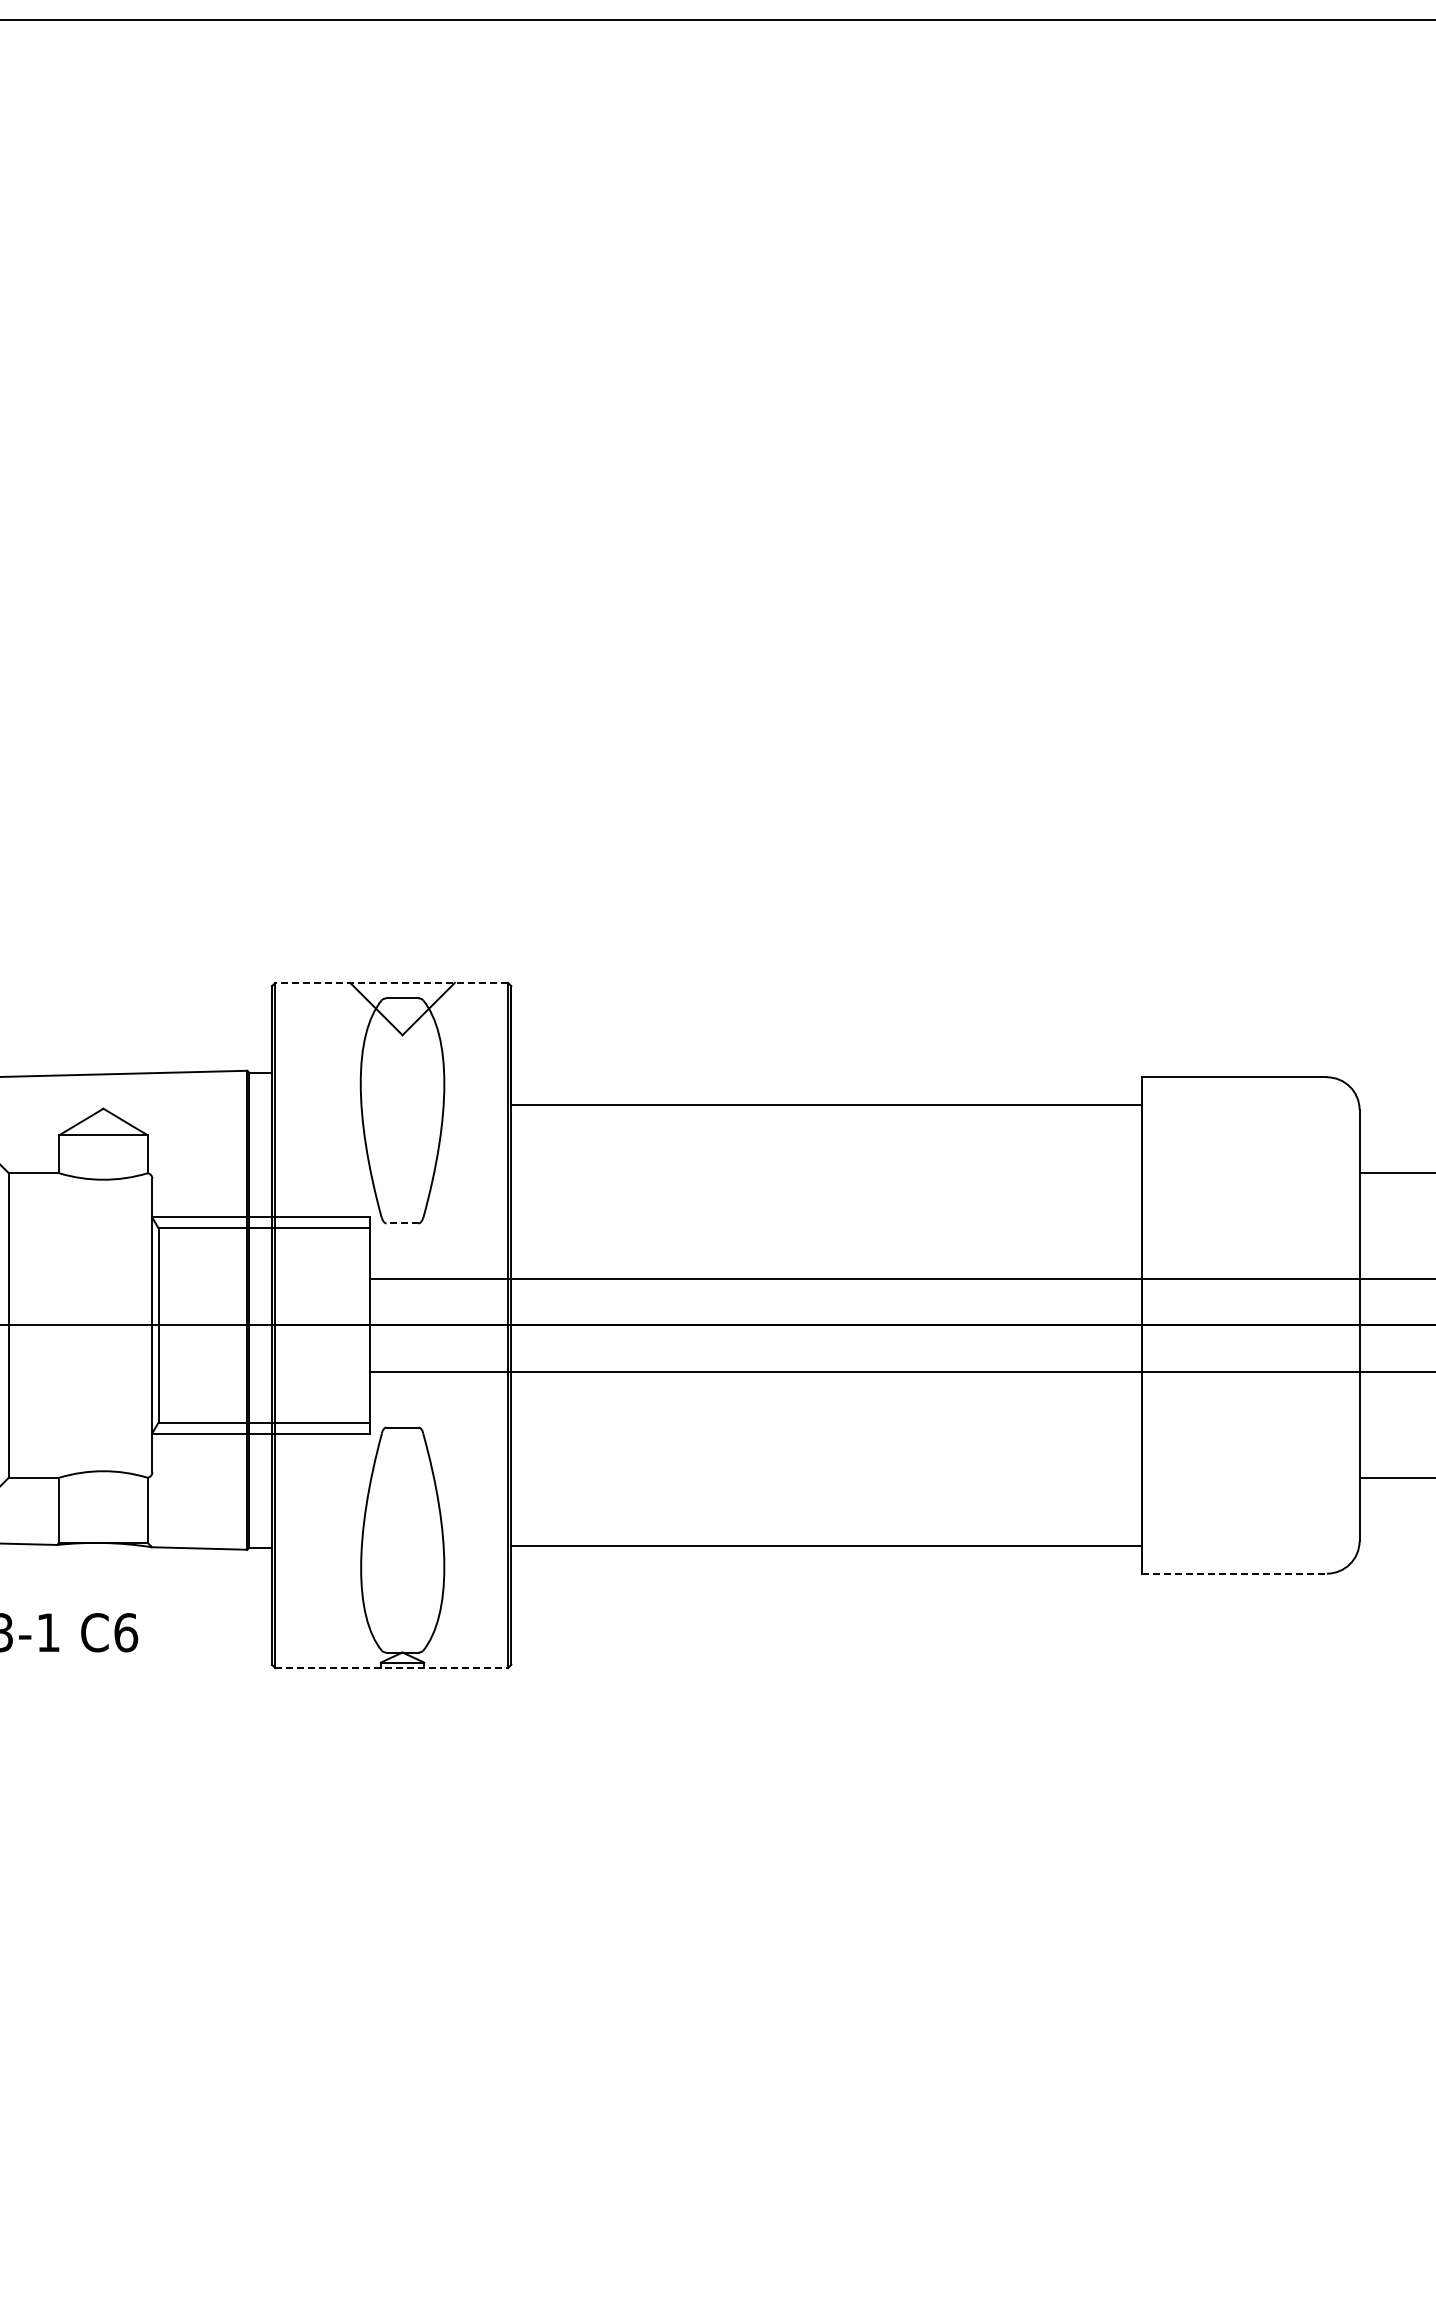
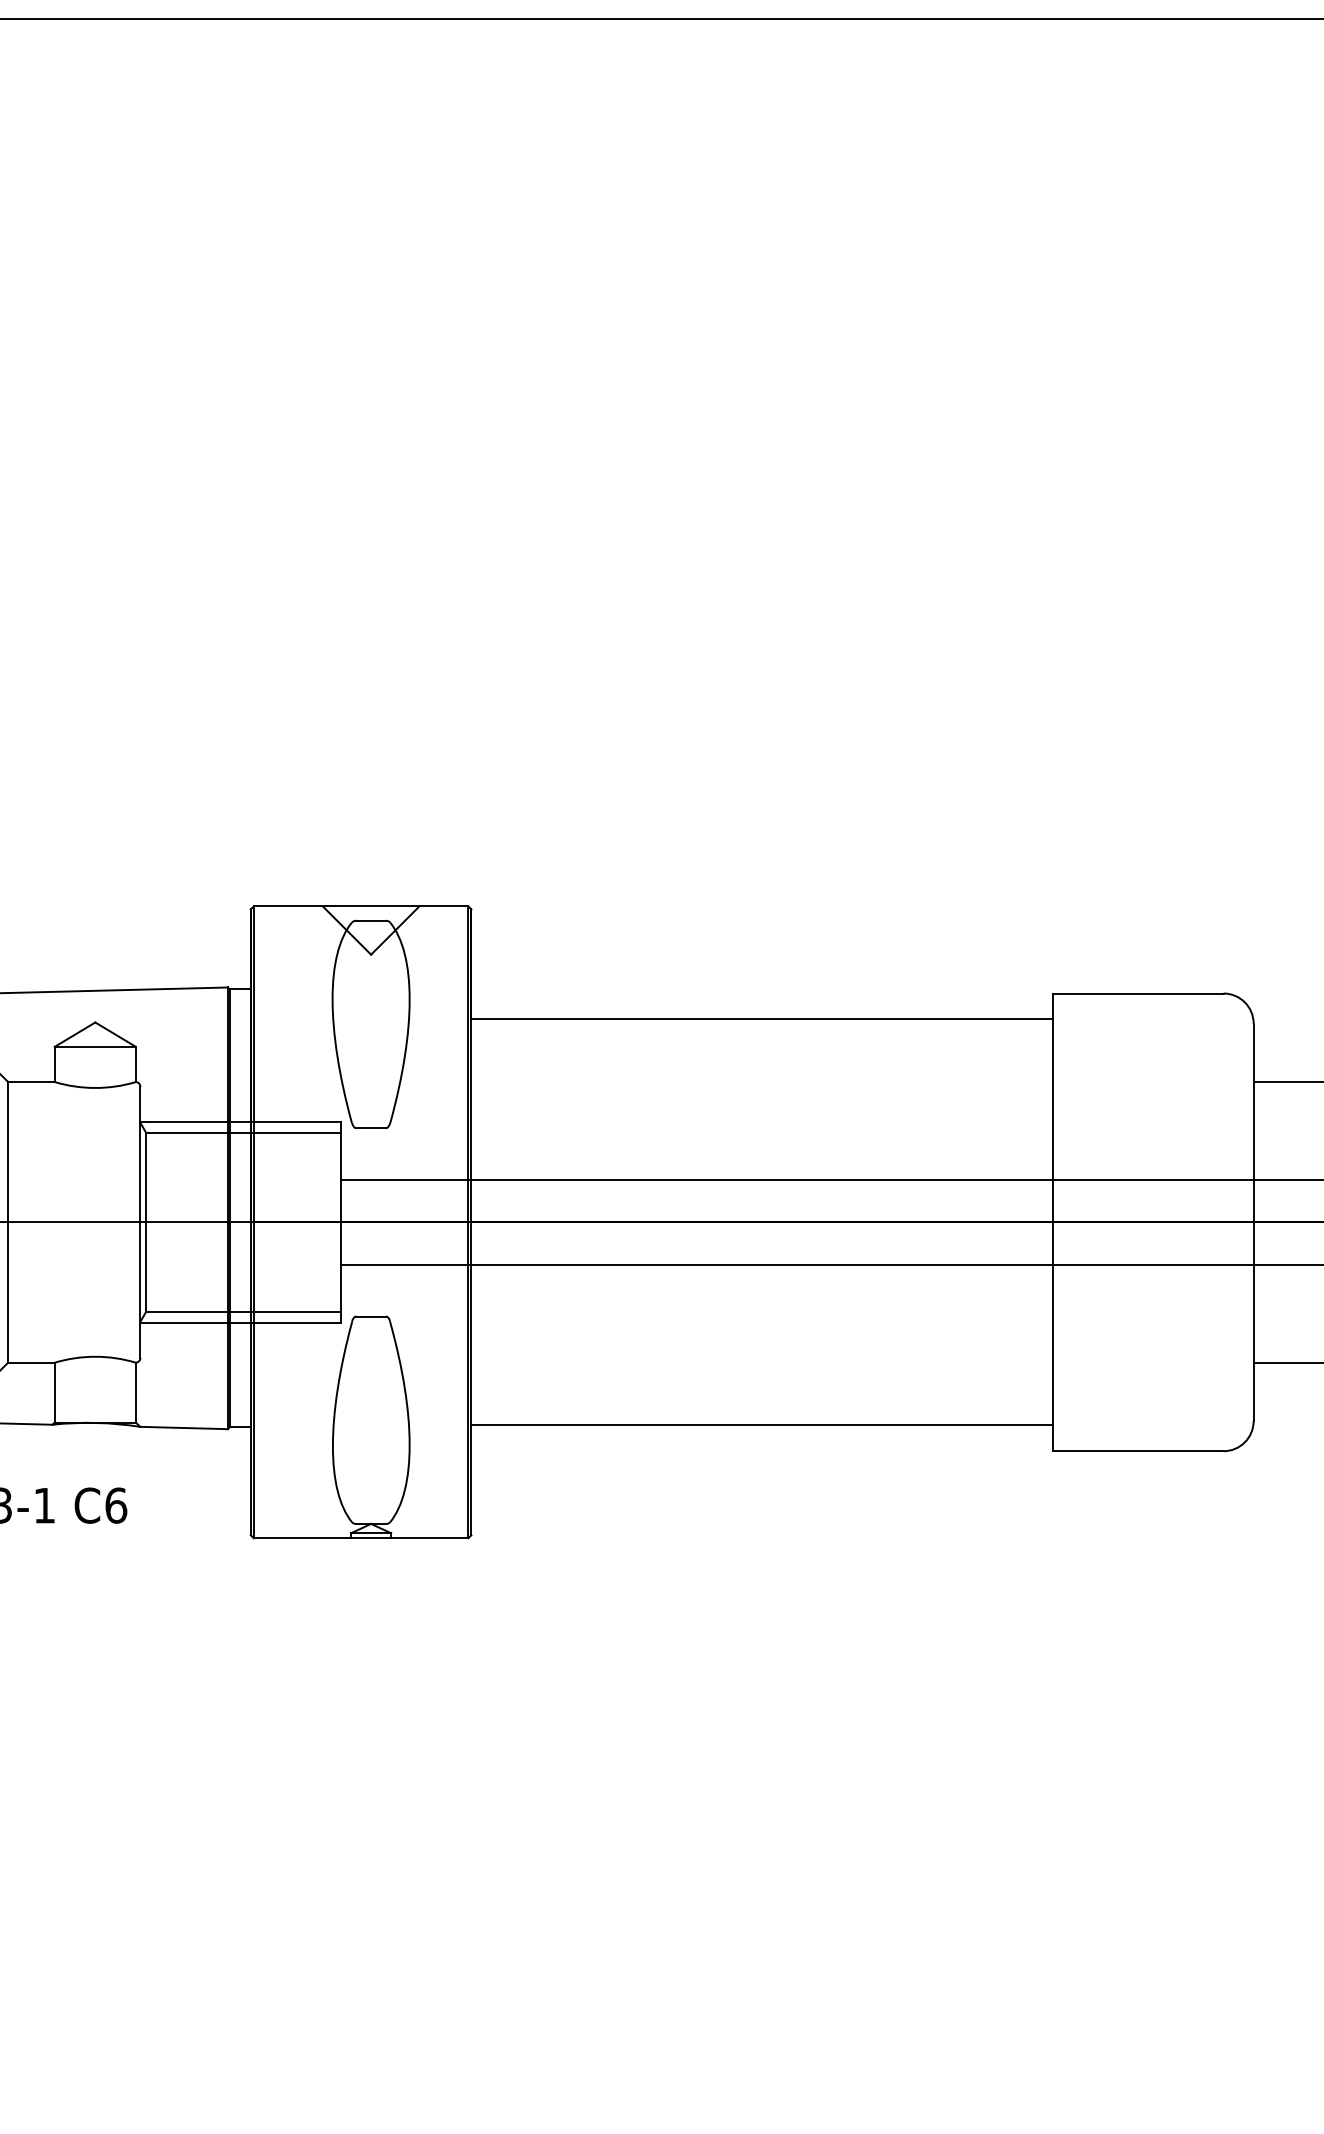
line: (391, 982) -> (360, 906), dashed -> solid
line: (402, 1223) -> (371, 1128), dashed -> solid
line: (1235, 1573) -> (1139, 1451), dashed -> solid
line: (392, 1668) -> (361, 1538), dashed -> solid

